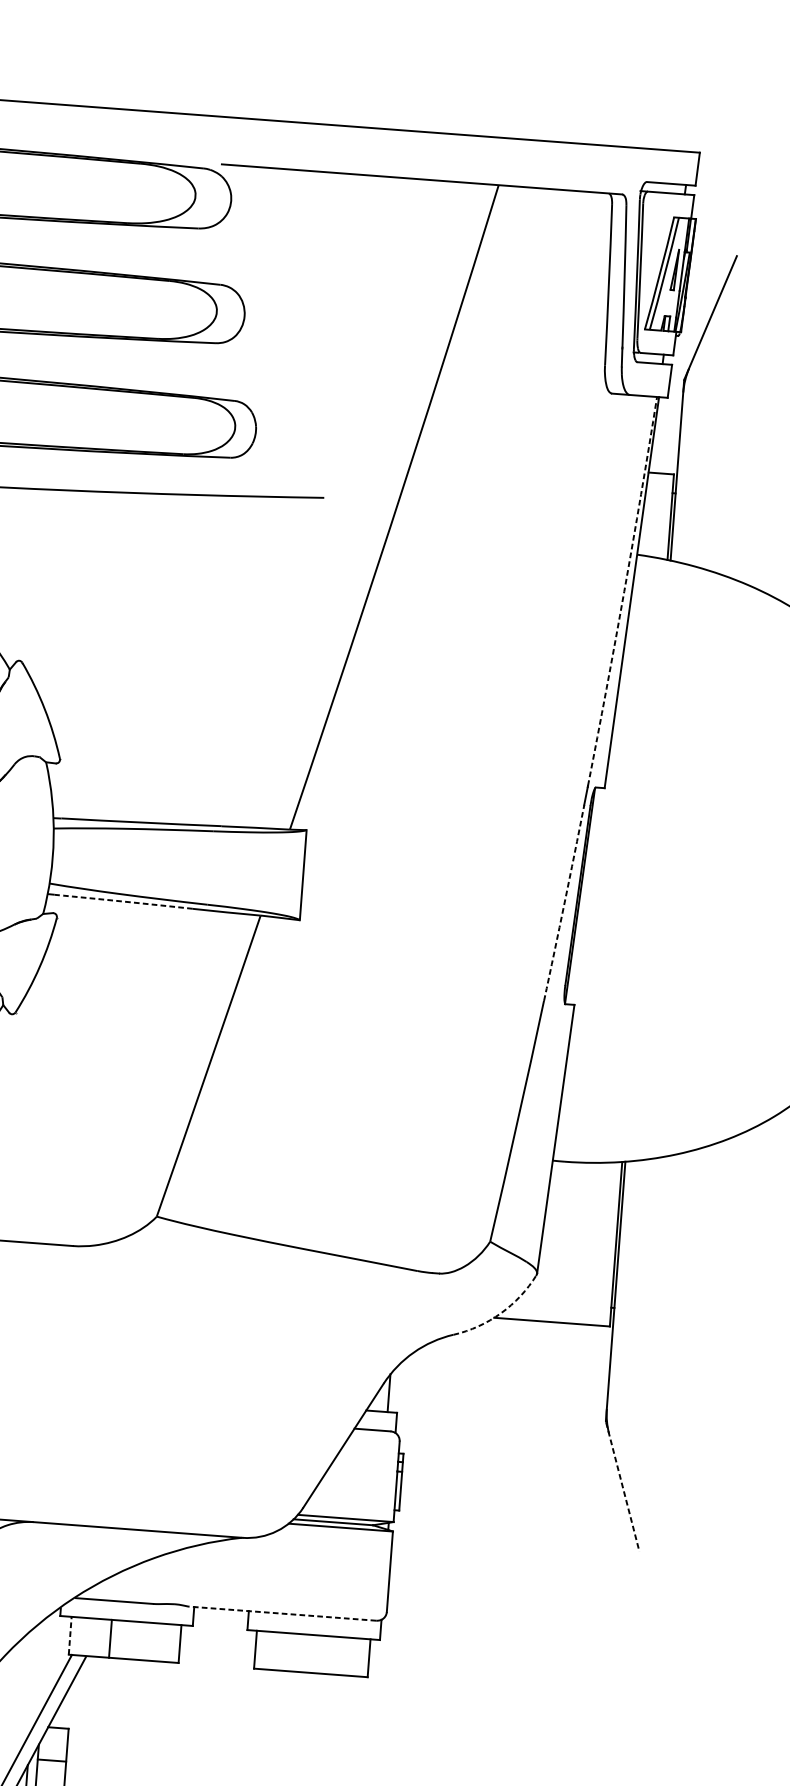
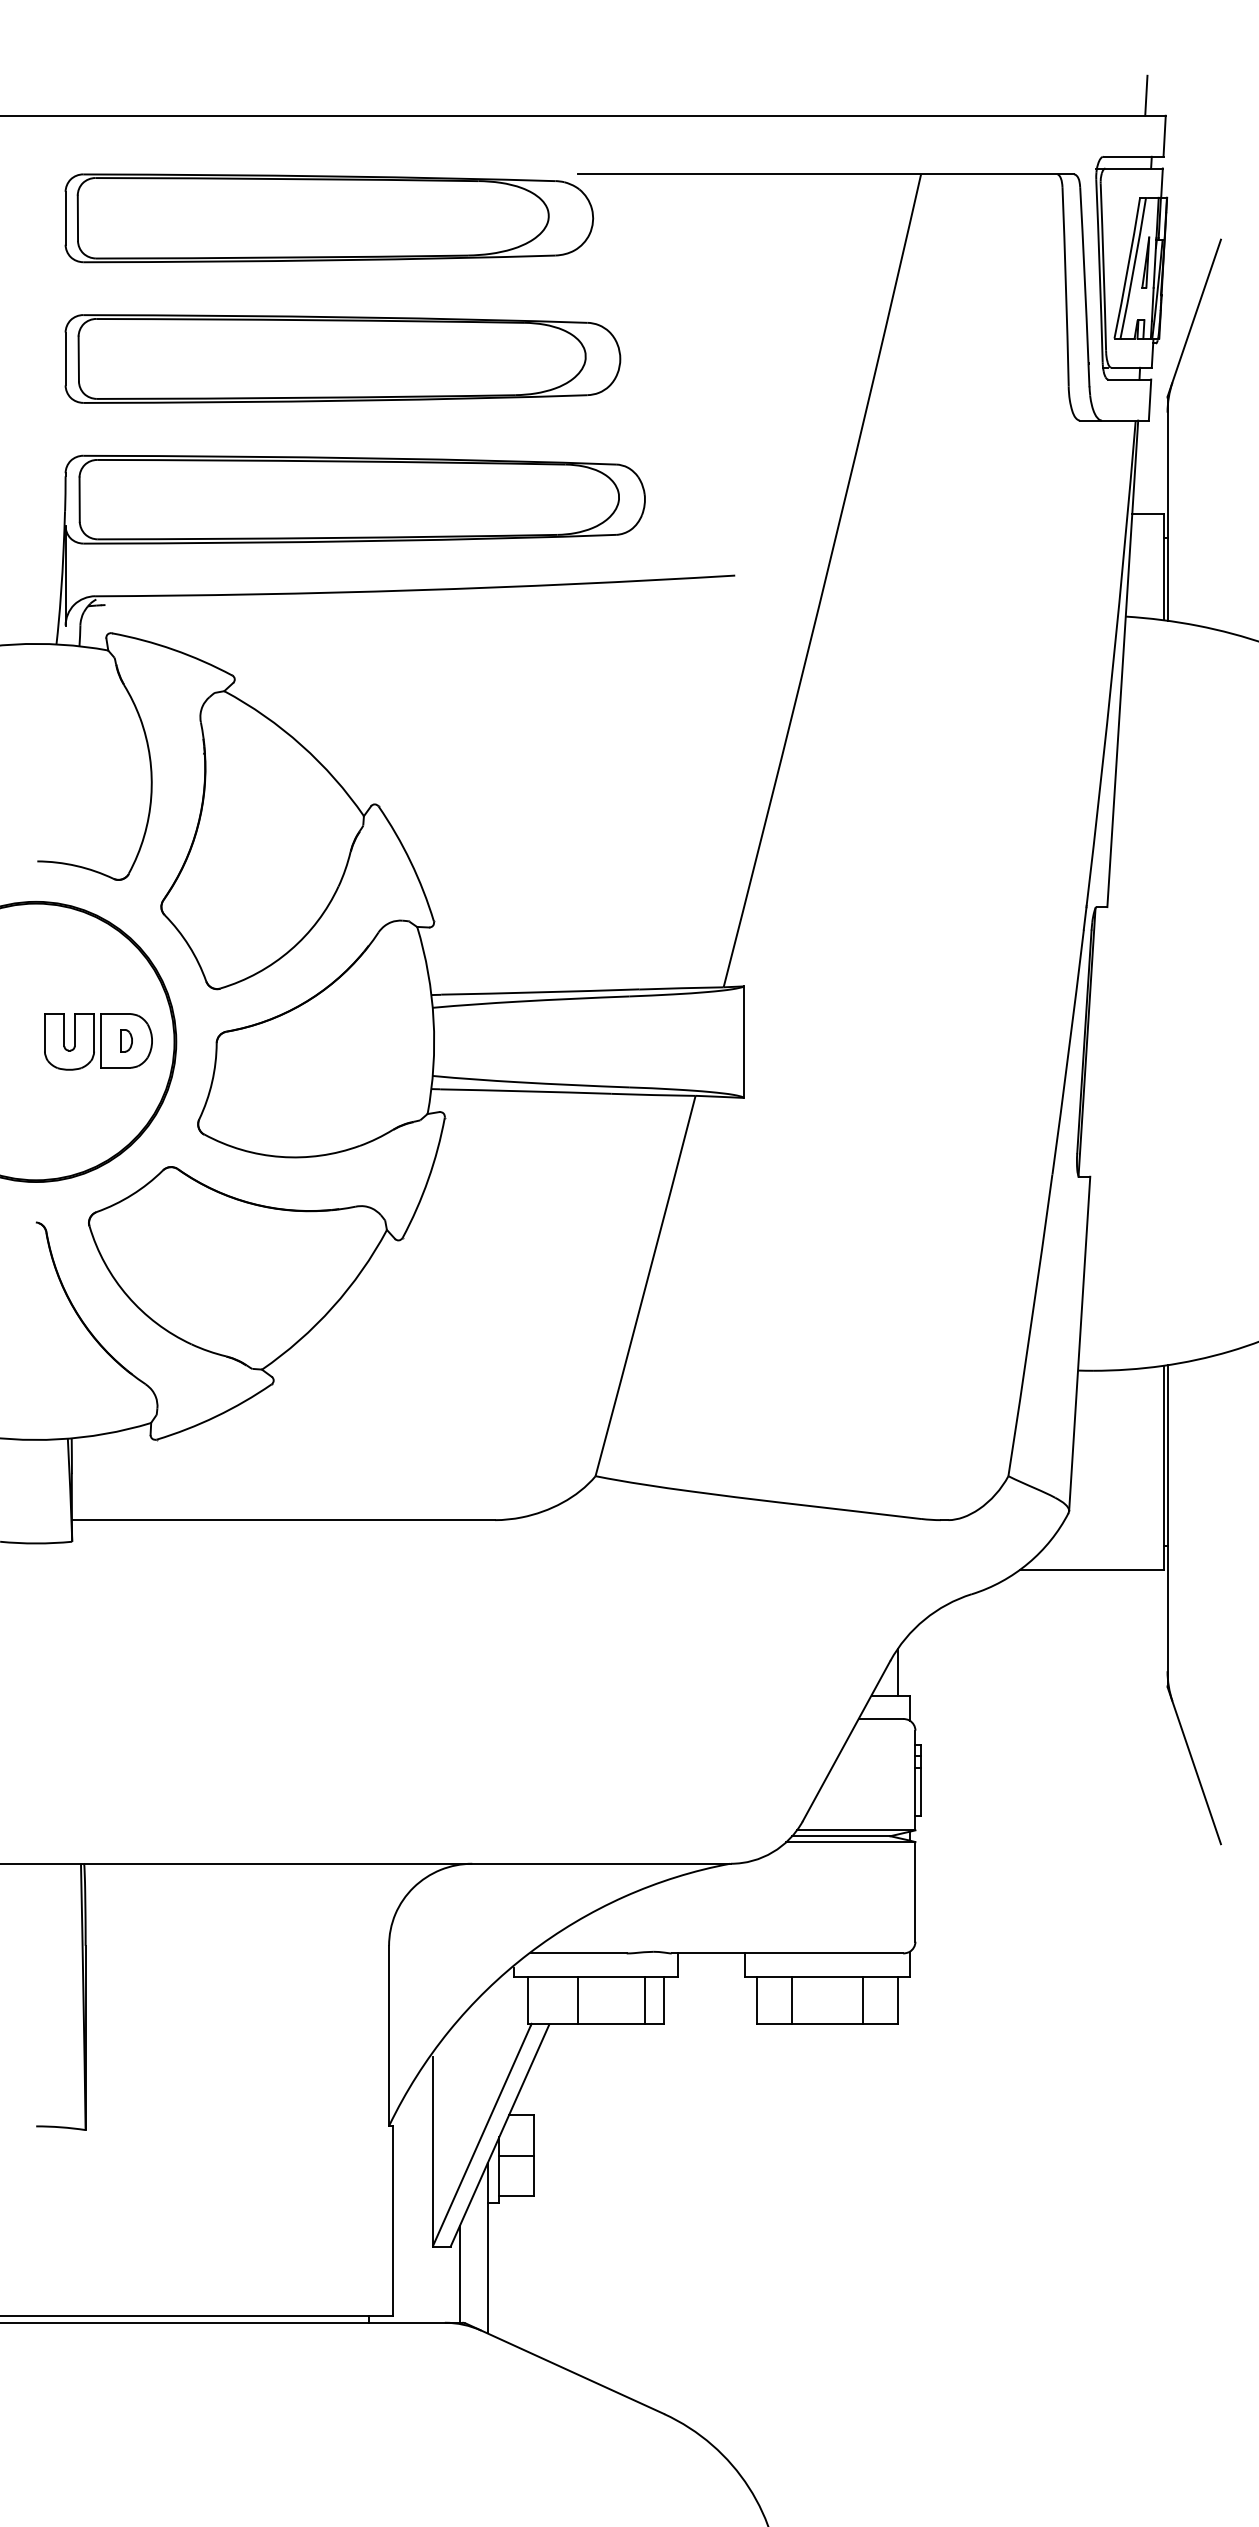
line: (685, 135) -> (1146, 95), added
arc: (624, 591) -> (1113, 663), dashed -> solid
arc: (123, 901) -> (525, 1091), dashed -> solid
arc: (564, 903) -> (1068, 1052), dashed -> solid
arc: (501, 1313) -> (1028, 1563), dashed -> solid
line: (622, 1487) -> (1194, 1766), dashed -> solid
line: (282, 1613) -> (787, 1953), dashed -> solid
line: (70, 1635) -> (527, 1999), dashed -> solid
line: (165, 1642) -> (645, 1999), added
line: (284, 1651) -> (792, 1999), added
line: (340, 1655) -> (862, 1999), added

